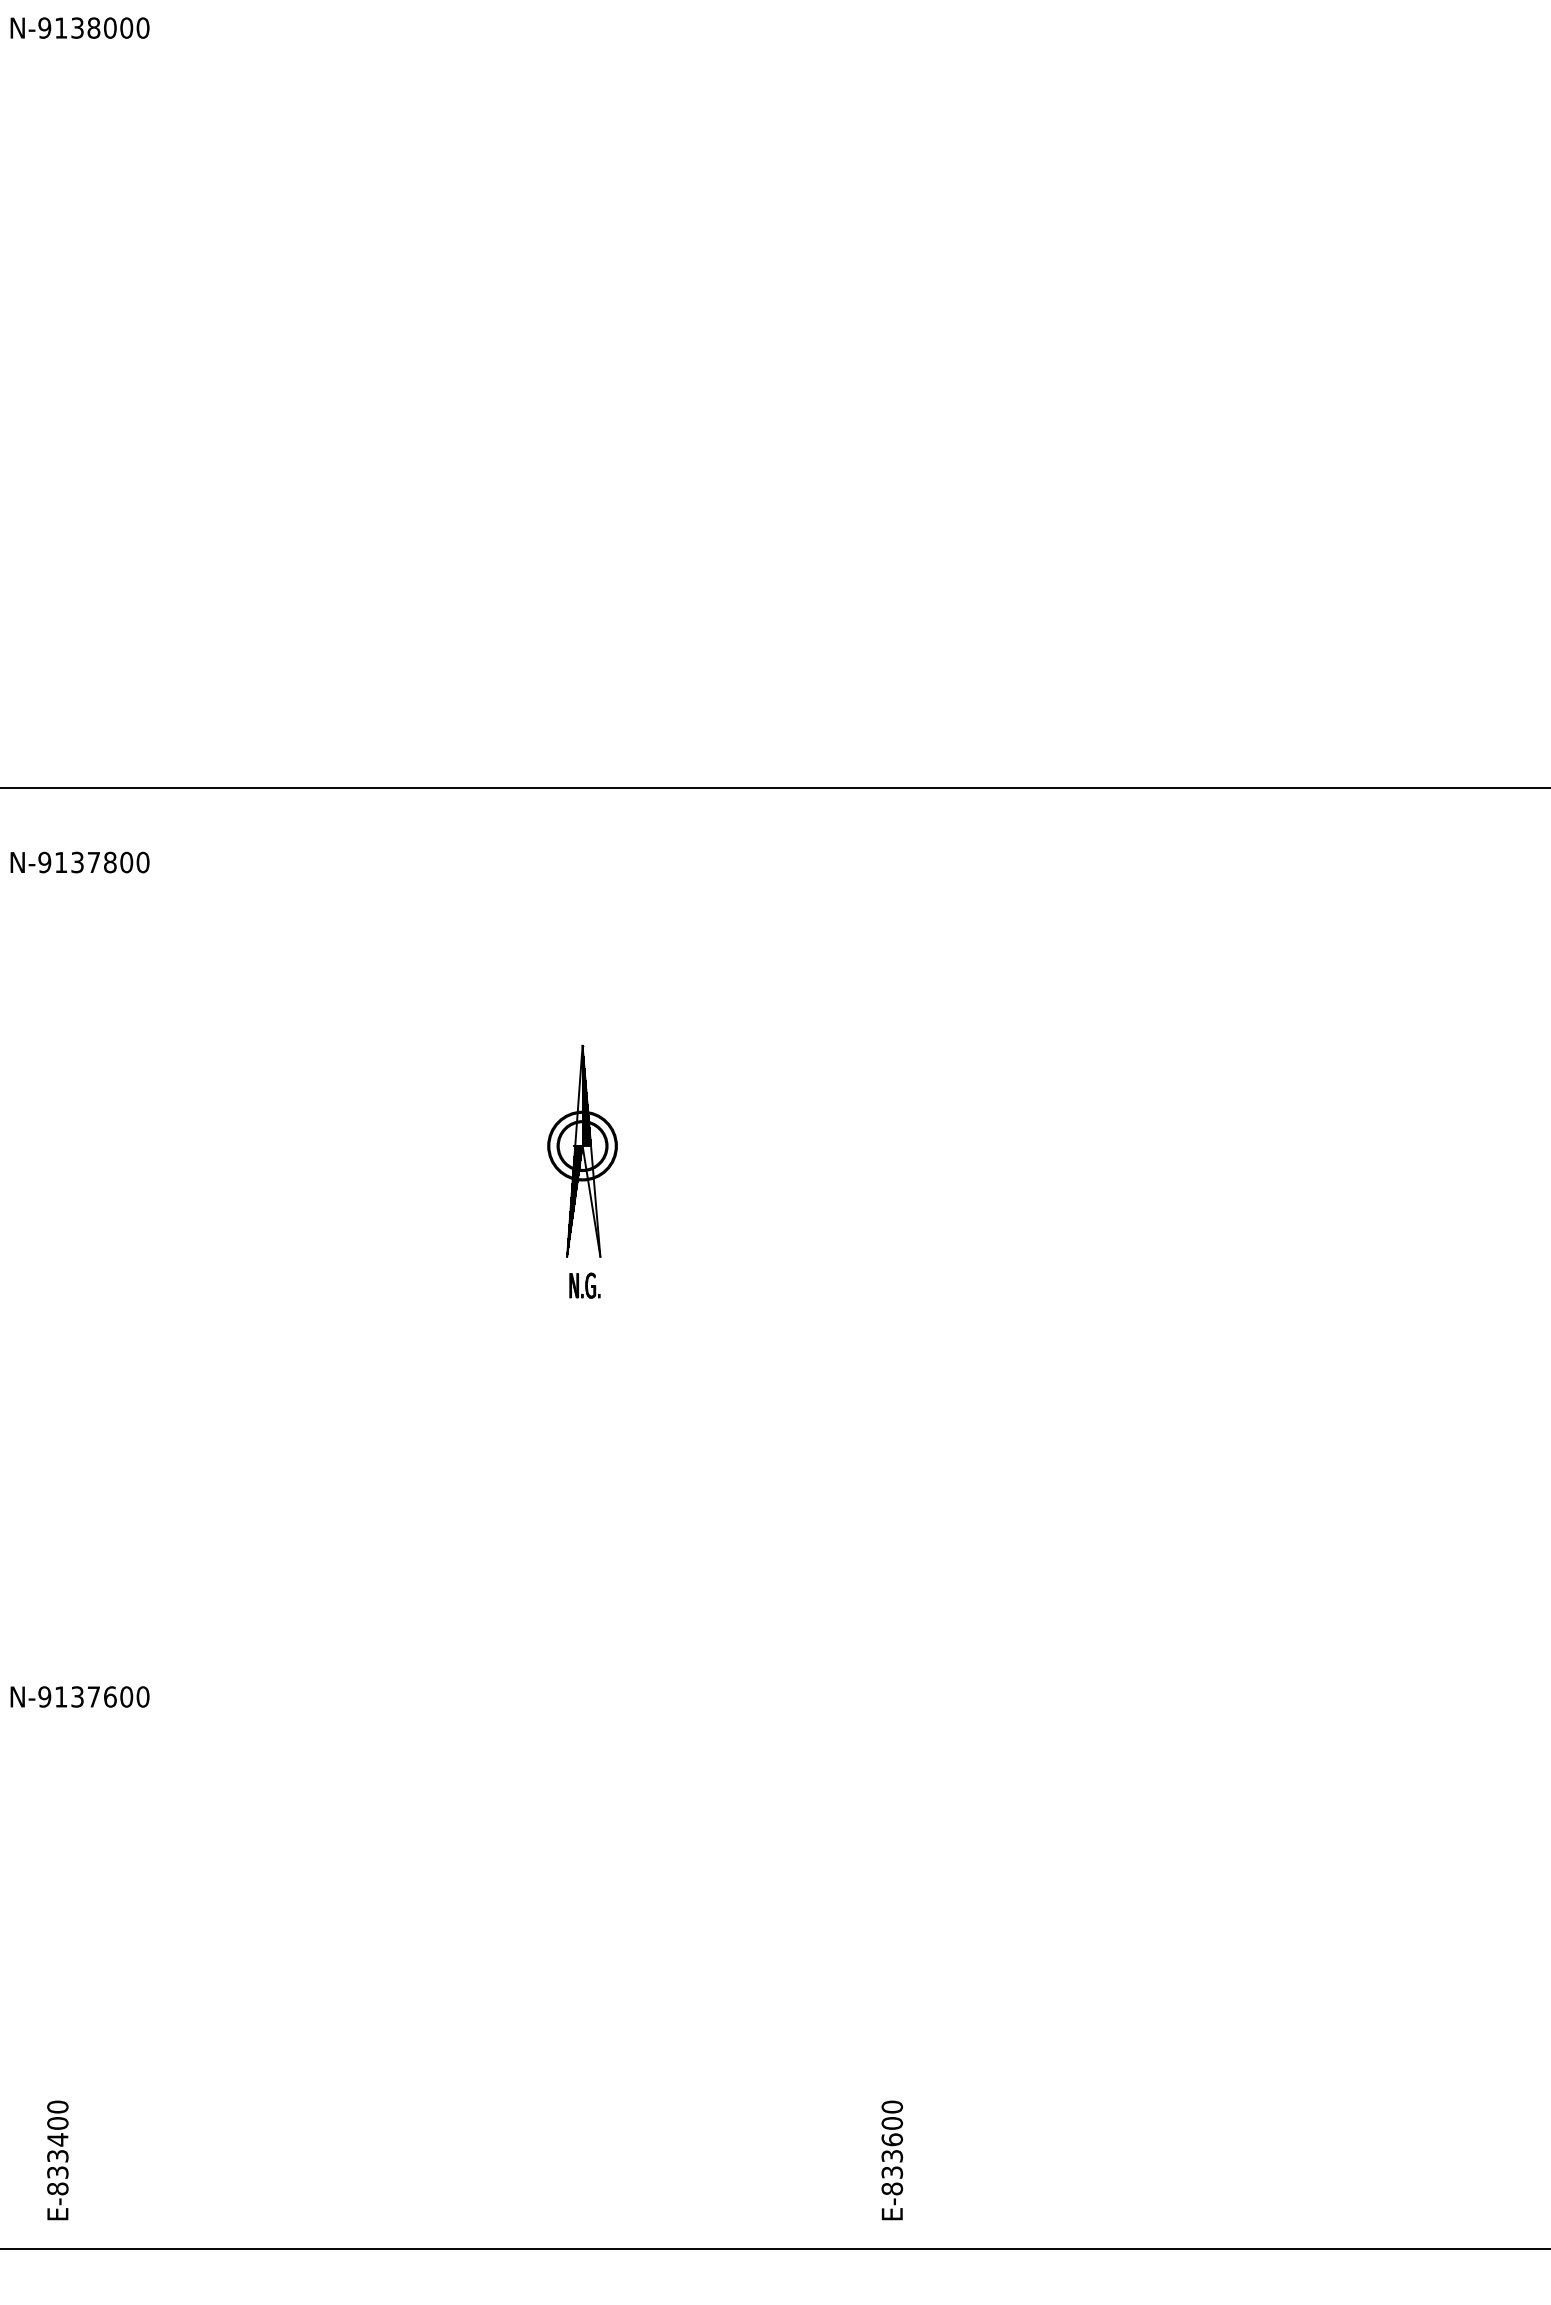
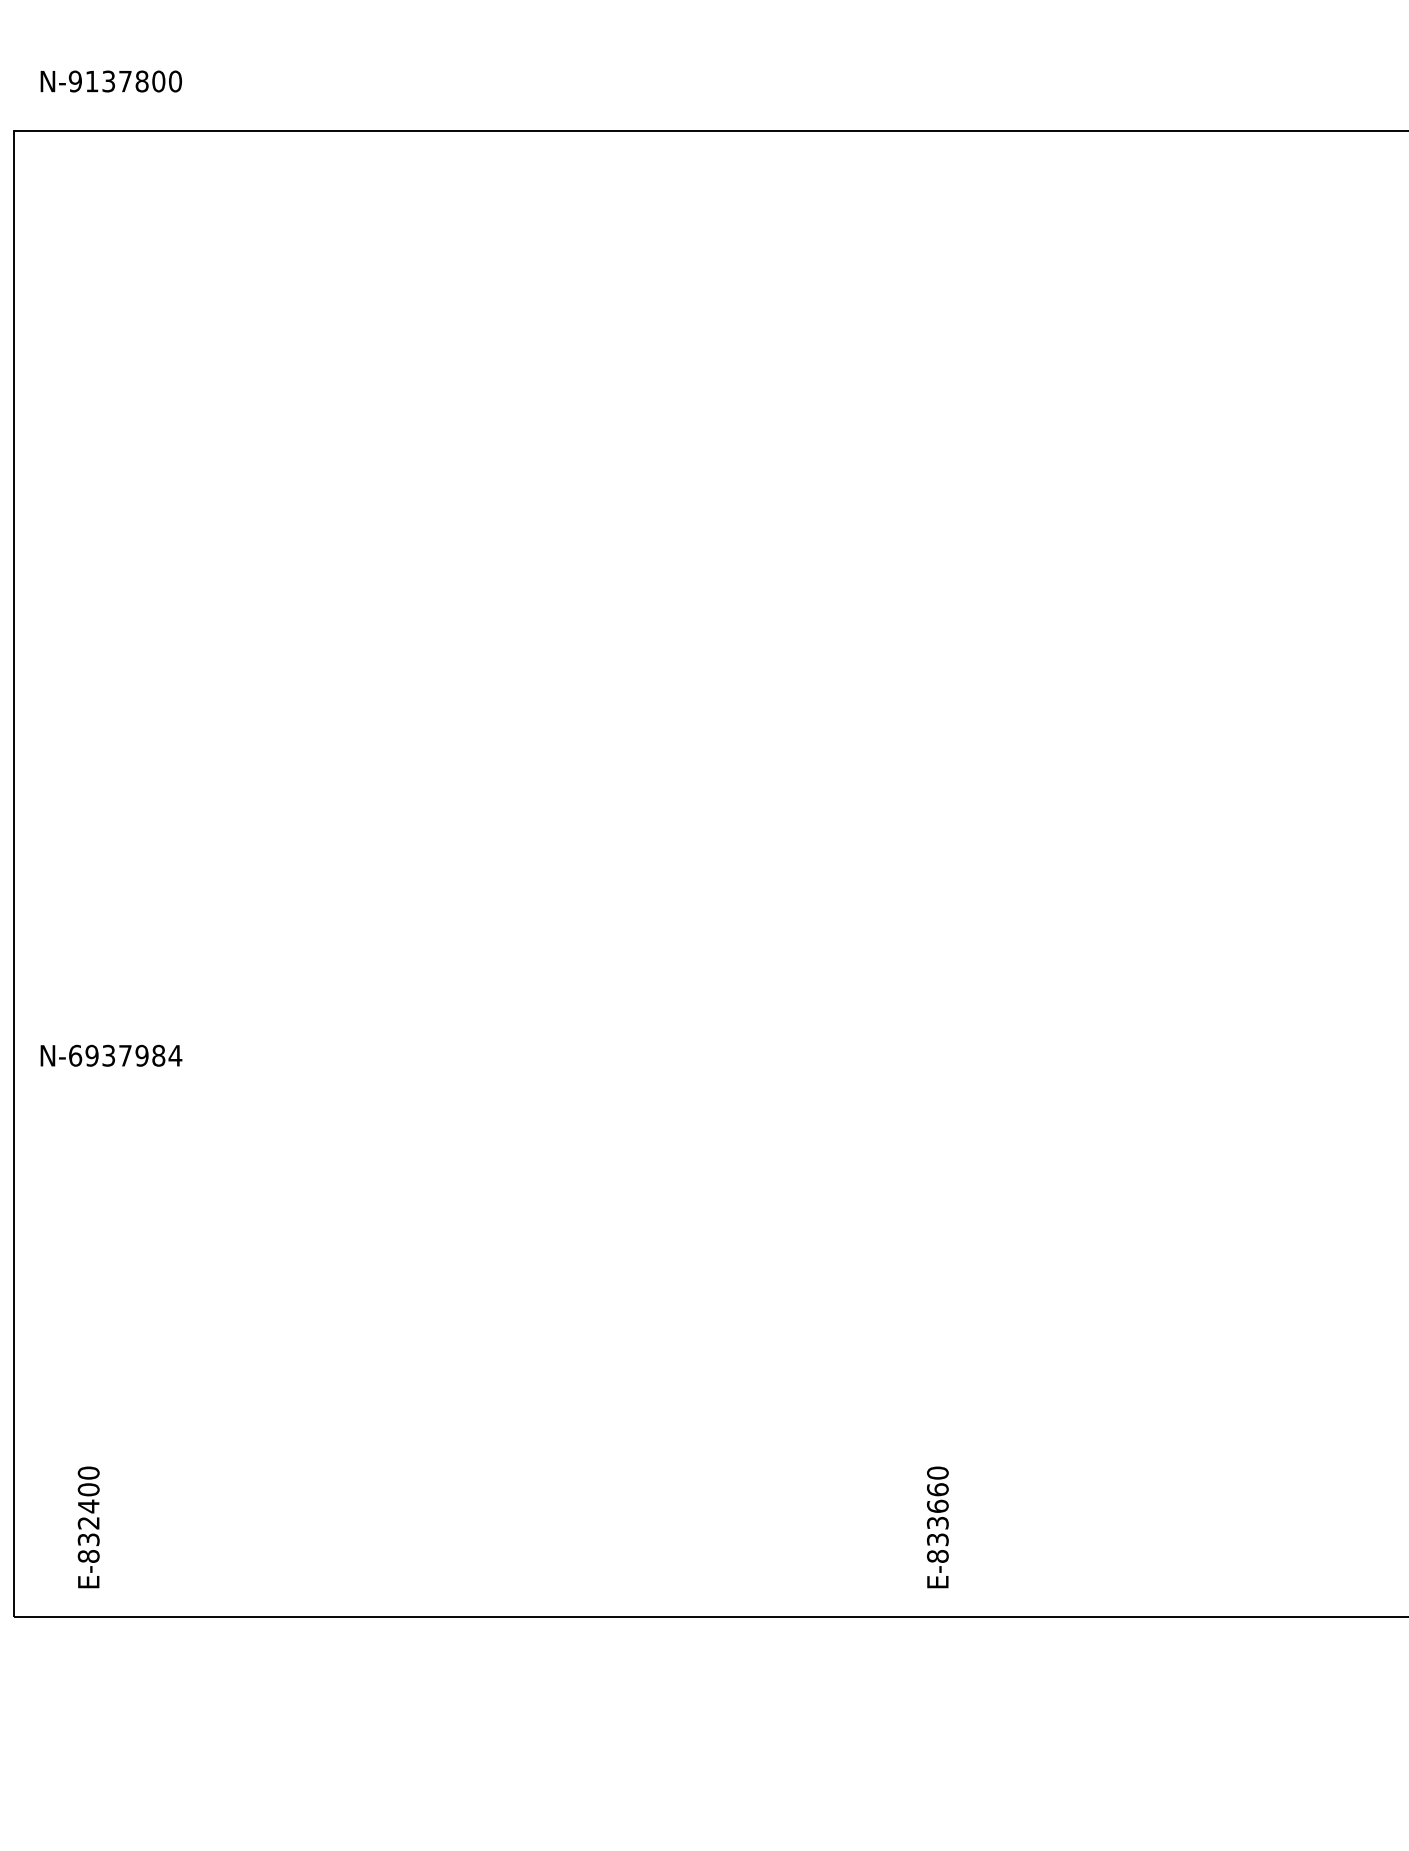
text: (79, 862) -> (110, 81), moved
part: (582, 1171) -> (622, 521), removed
text: (93, 1696) -> (125, 1055), N-9137600 -> N-6937984
text: (891, 2123) -> (937, 1489), E-833600 -> E-833660
text: (57, 2156) -> (88, 1523), E-833400 -> E-832400

